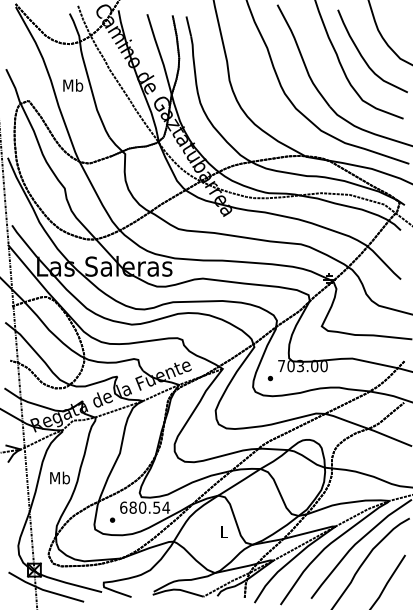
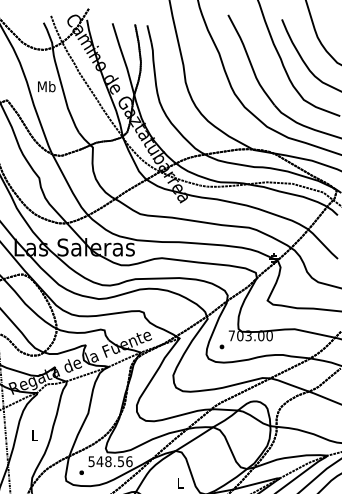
text: (59, 477) -> (34, 434), Mb -> L
text: (145, 507) -> (110, 461), 680.54 -> 548.56

